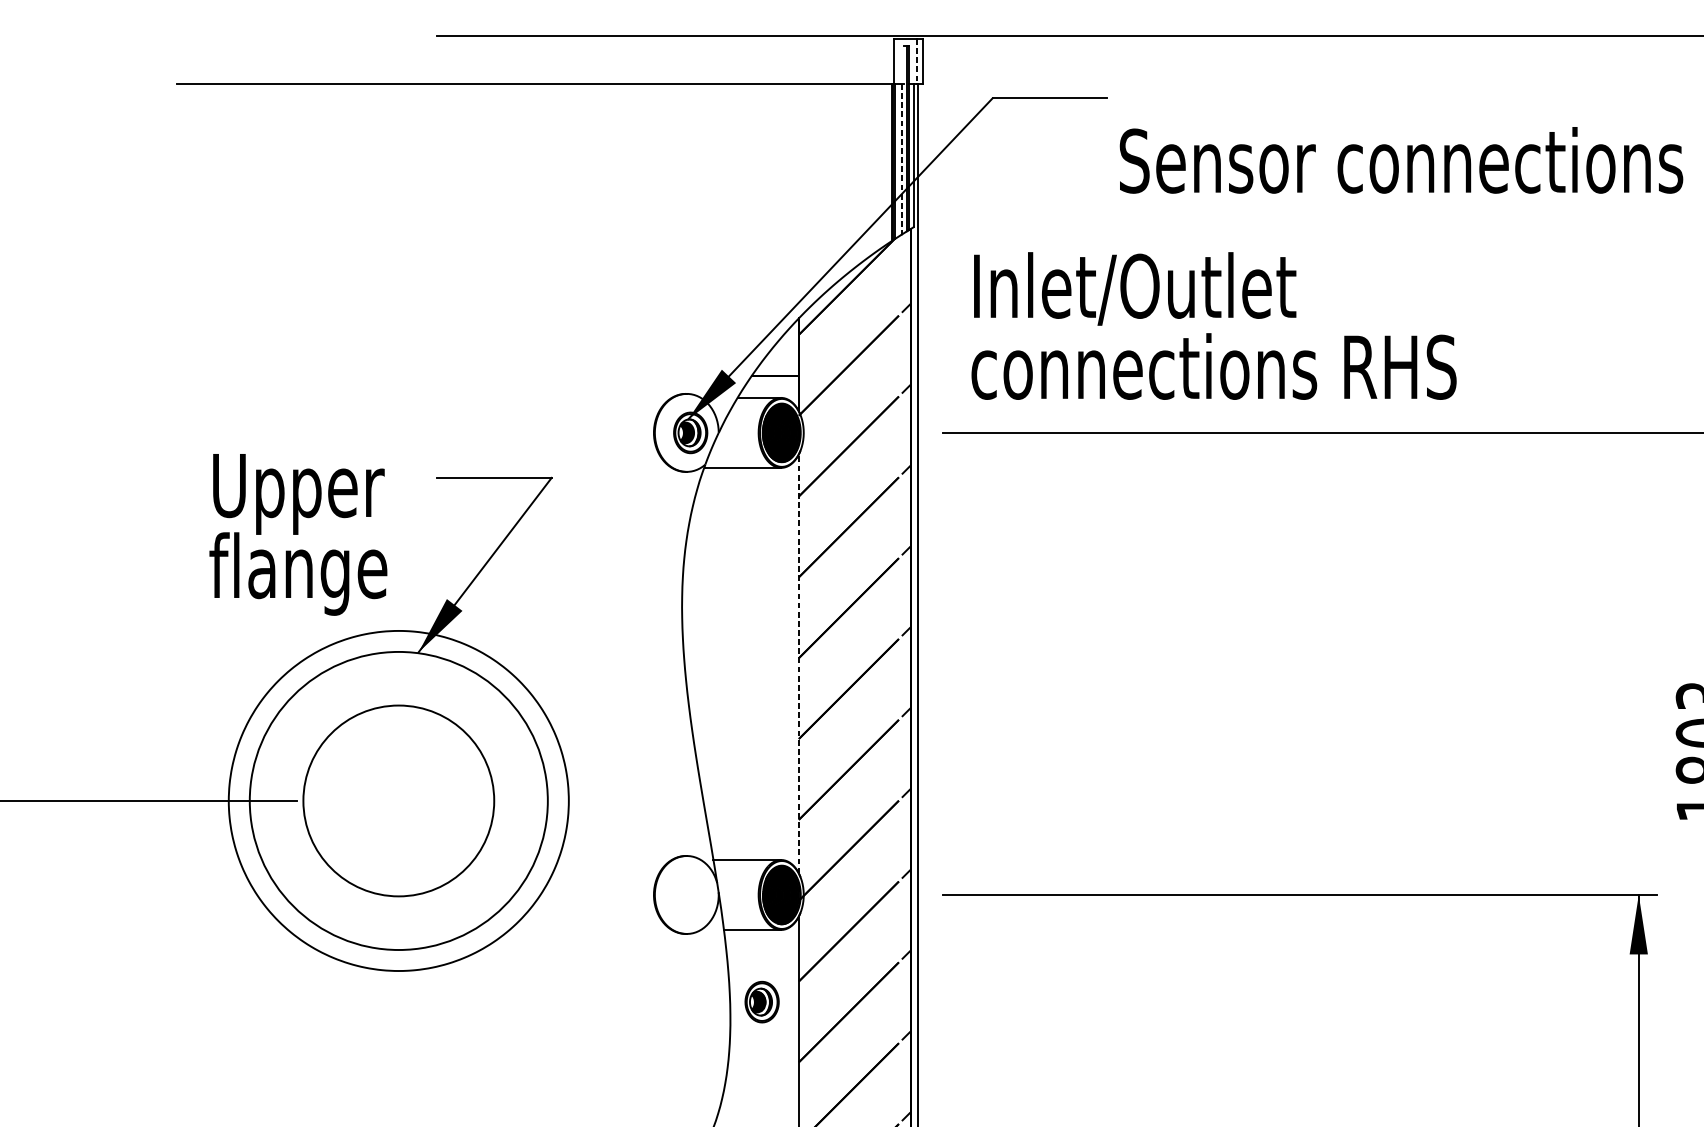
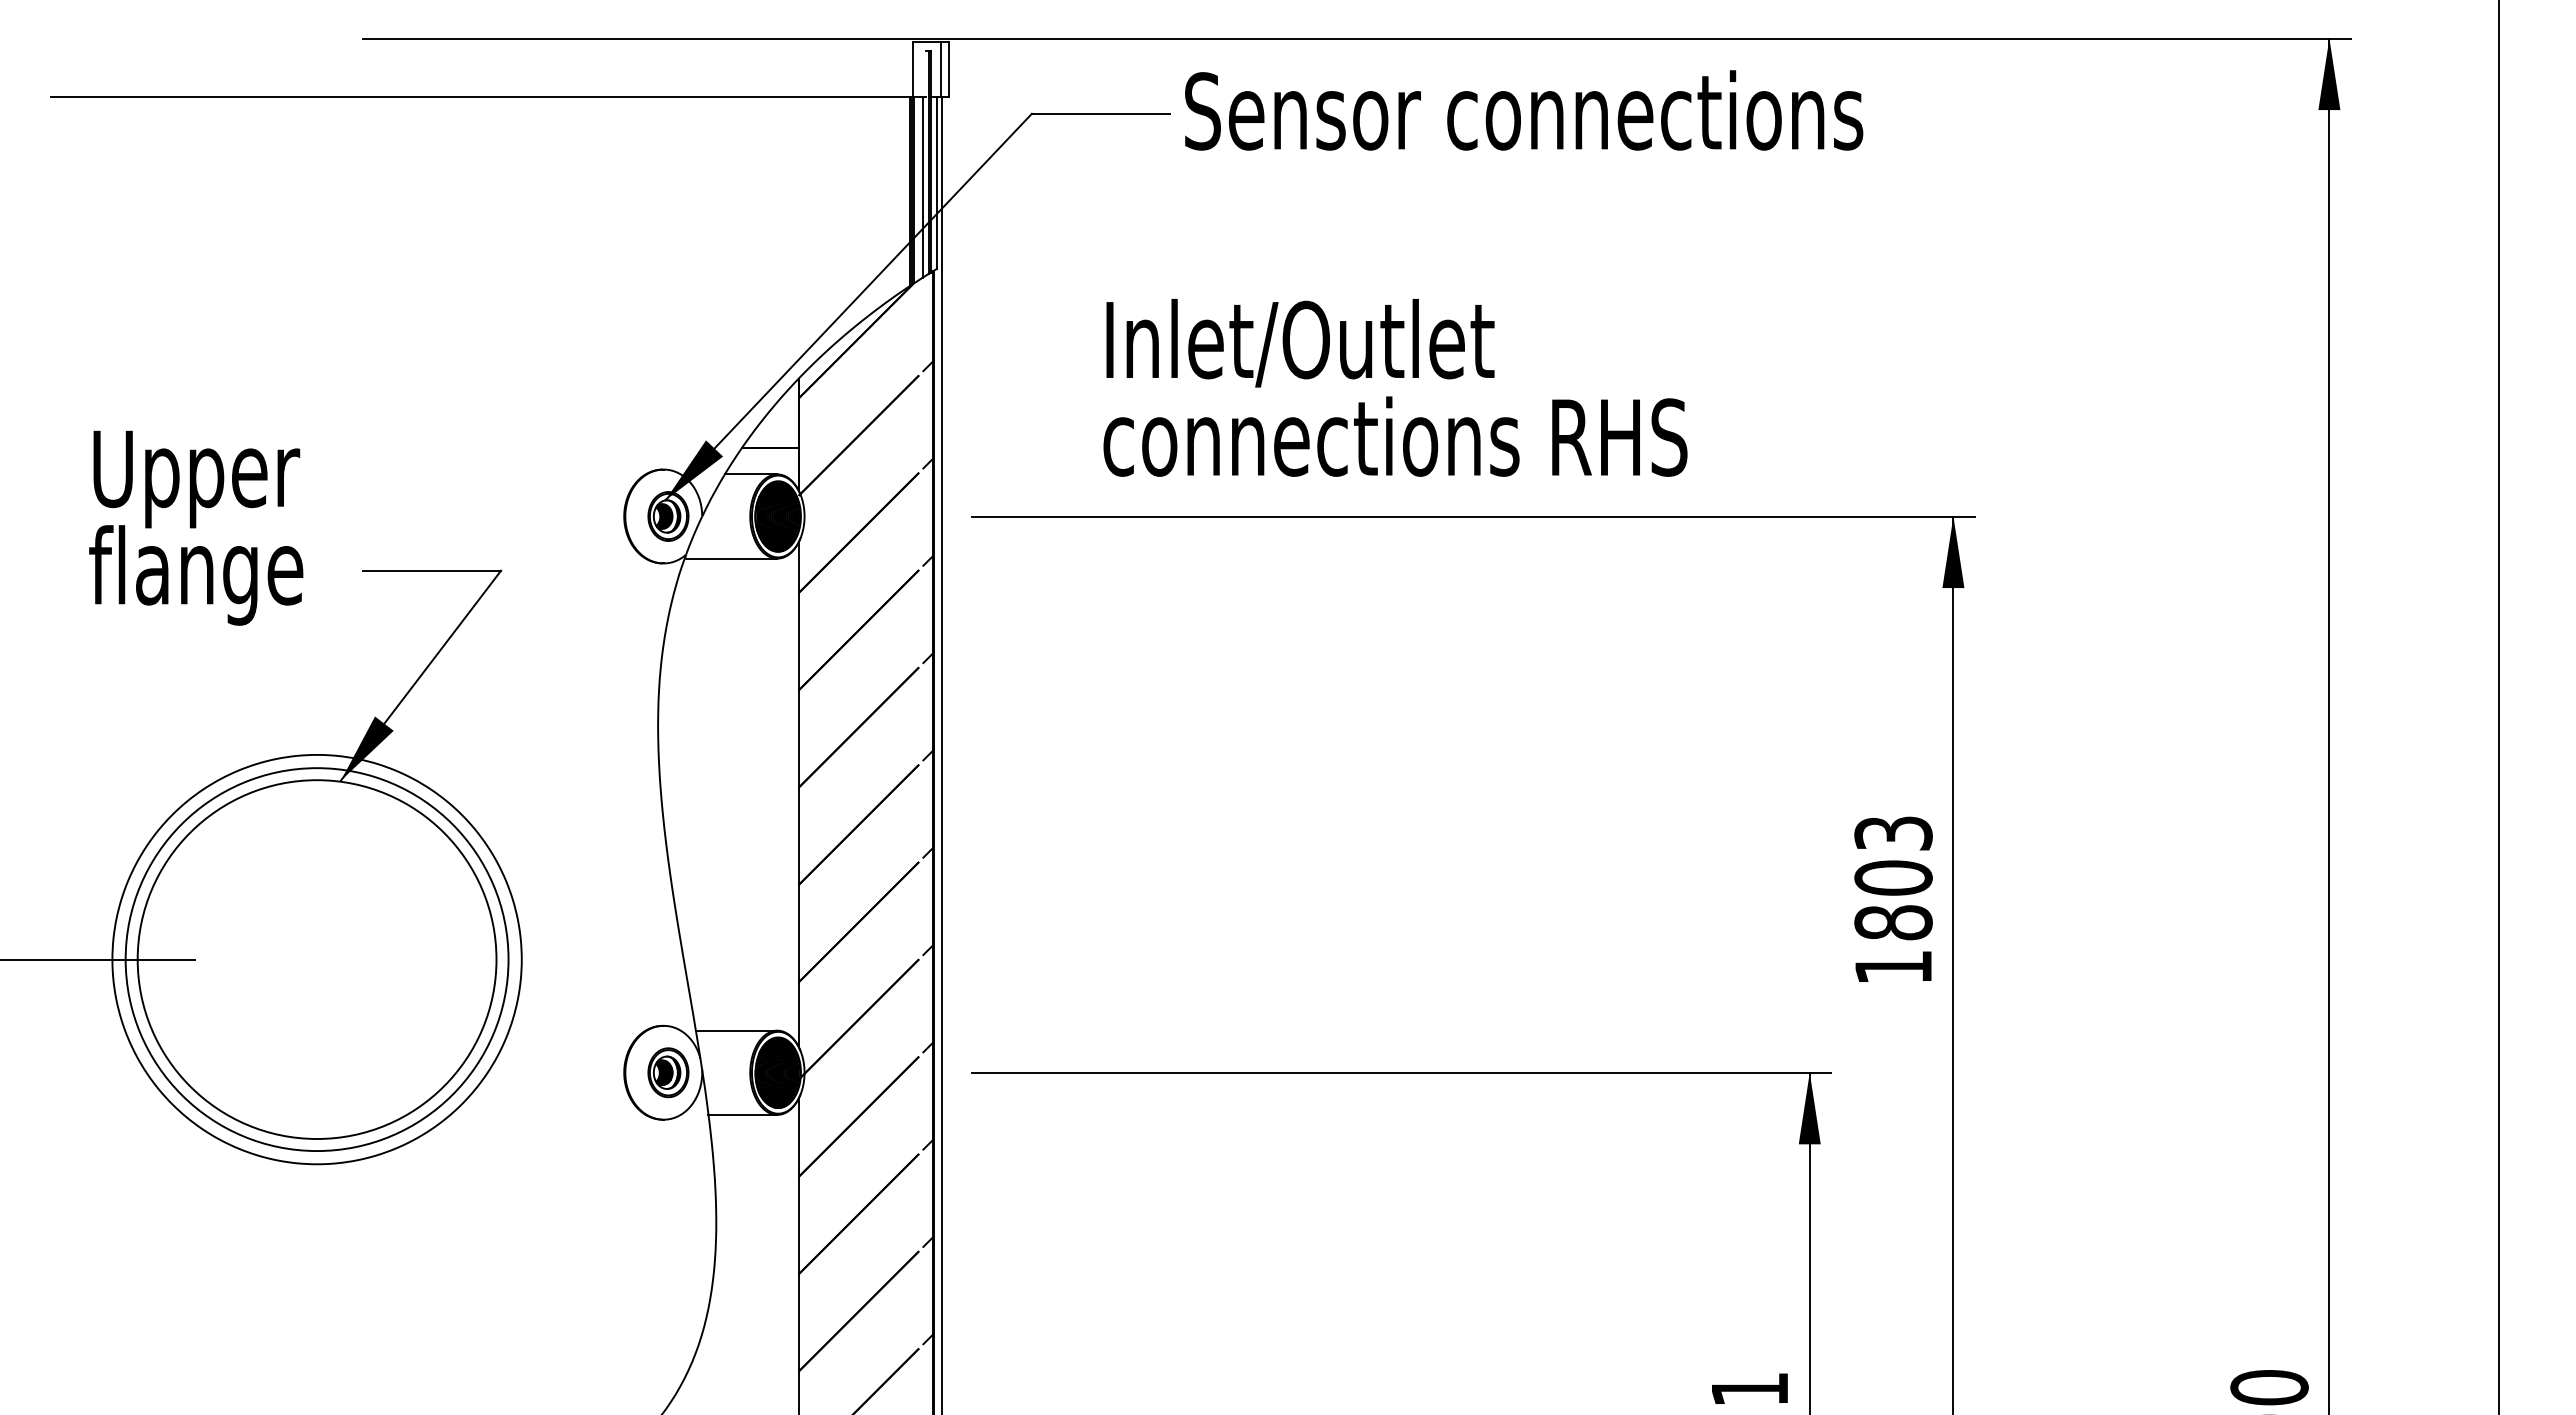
line: (917, 61) -> (941, 69), dashed -> solid
line: (901, 159) -> (922, 187), dashed -> solid
text: (1401, 160) -> (1524, 110), moved
text: (1214, 325) -> (1395, 387), moved
text: (298, 534) -> (196, 527), moved
line: (798, 663) -> (798, 794), dashed -> solid
circle: (398, 800) -> (316, 959), size x1.67
part: (762, 1001) -> (668, 1072), moved

